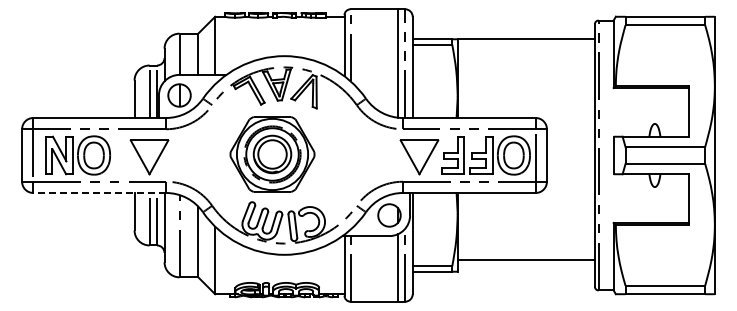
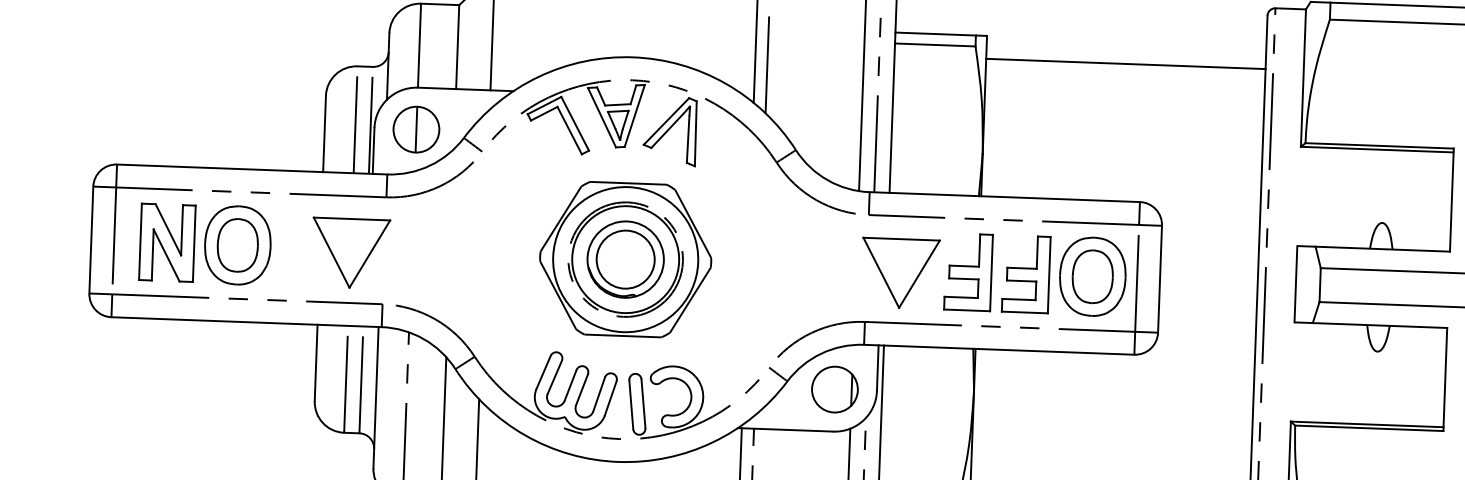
line: (525, 38) -> (1124, 63), moved
part: (272, 154) -> (625, 259), moved
line: (99, 192) -> (246, 321), dashed -> solid

